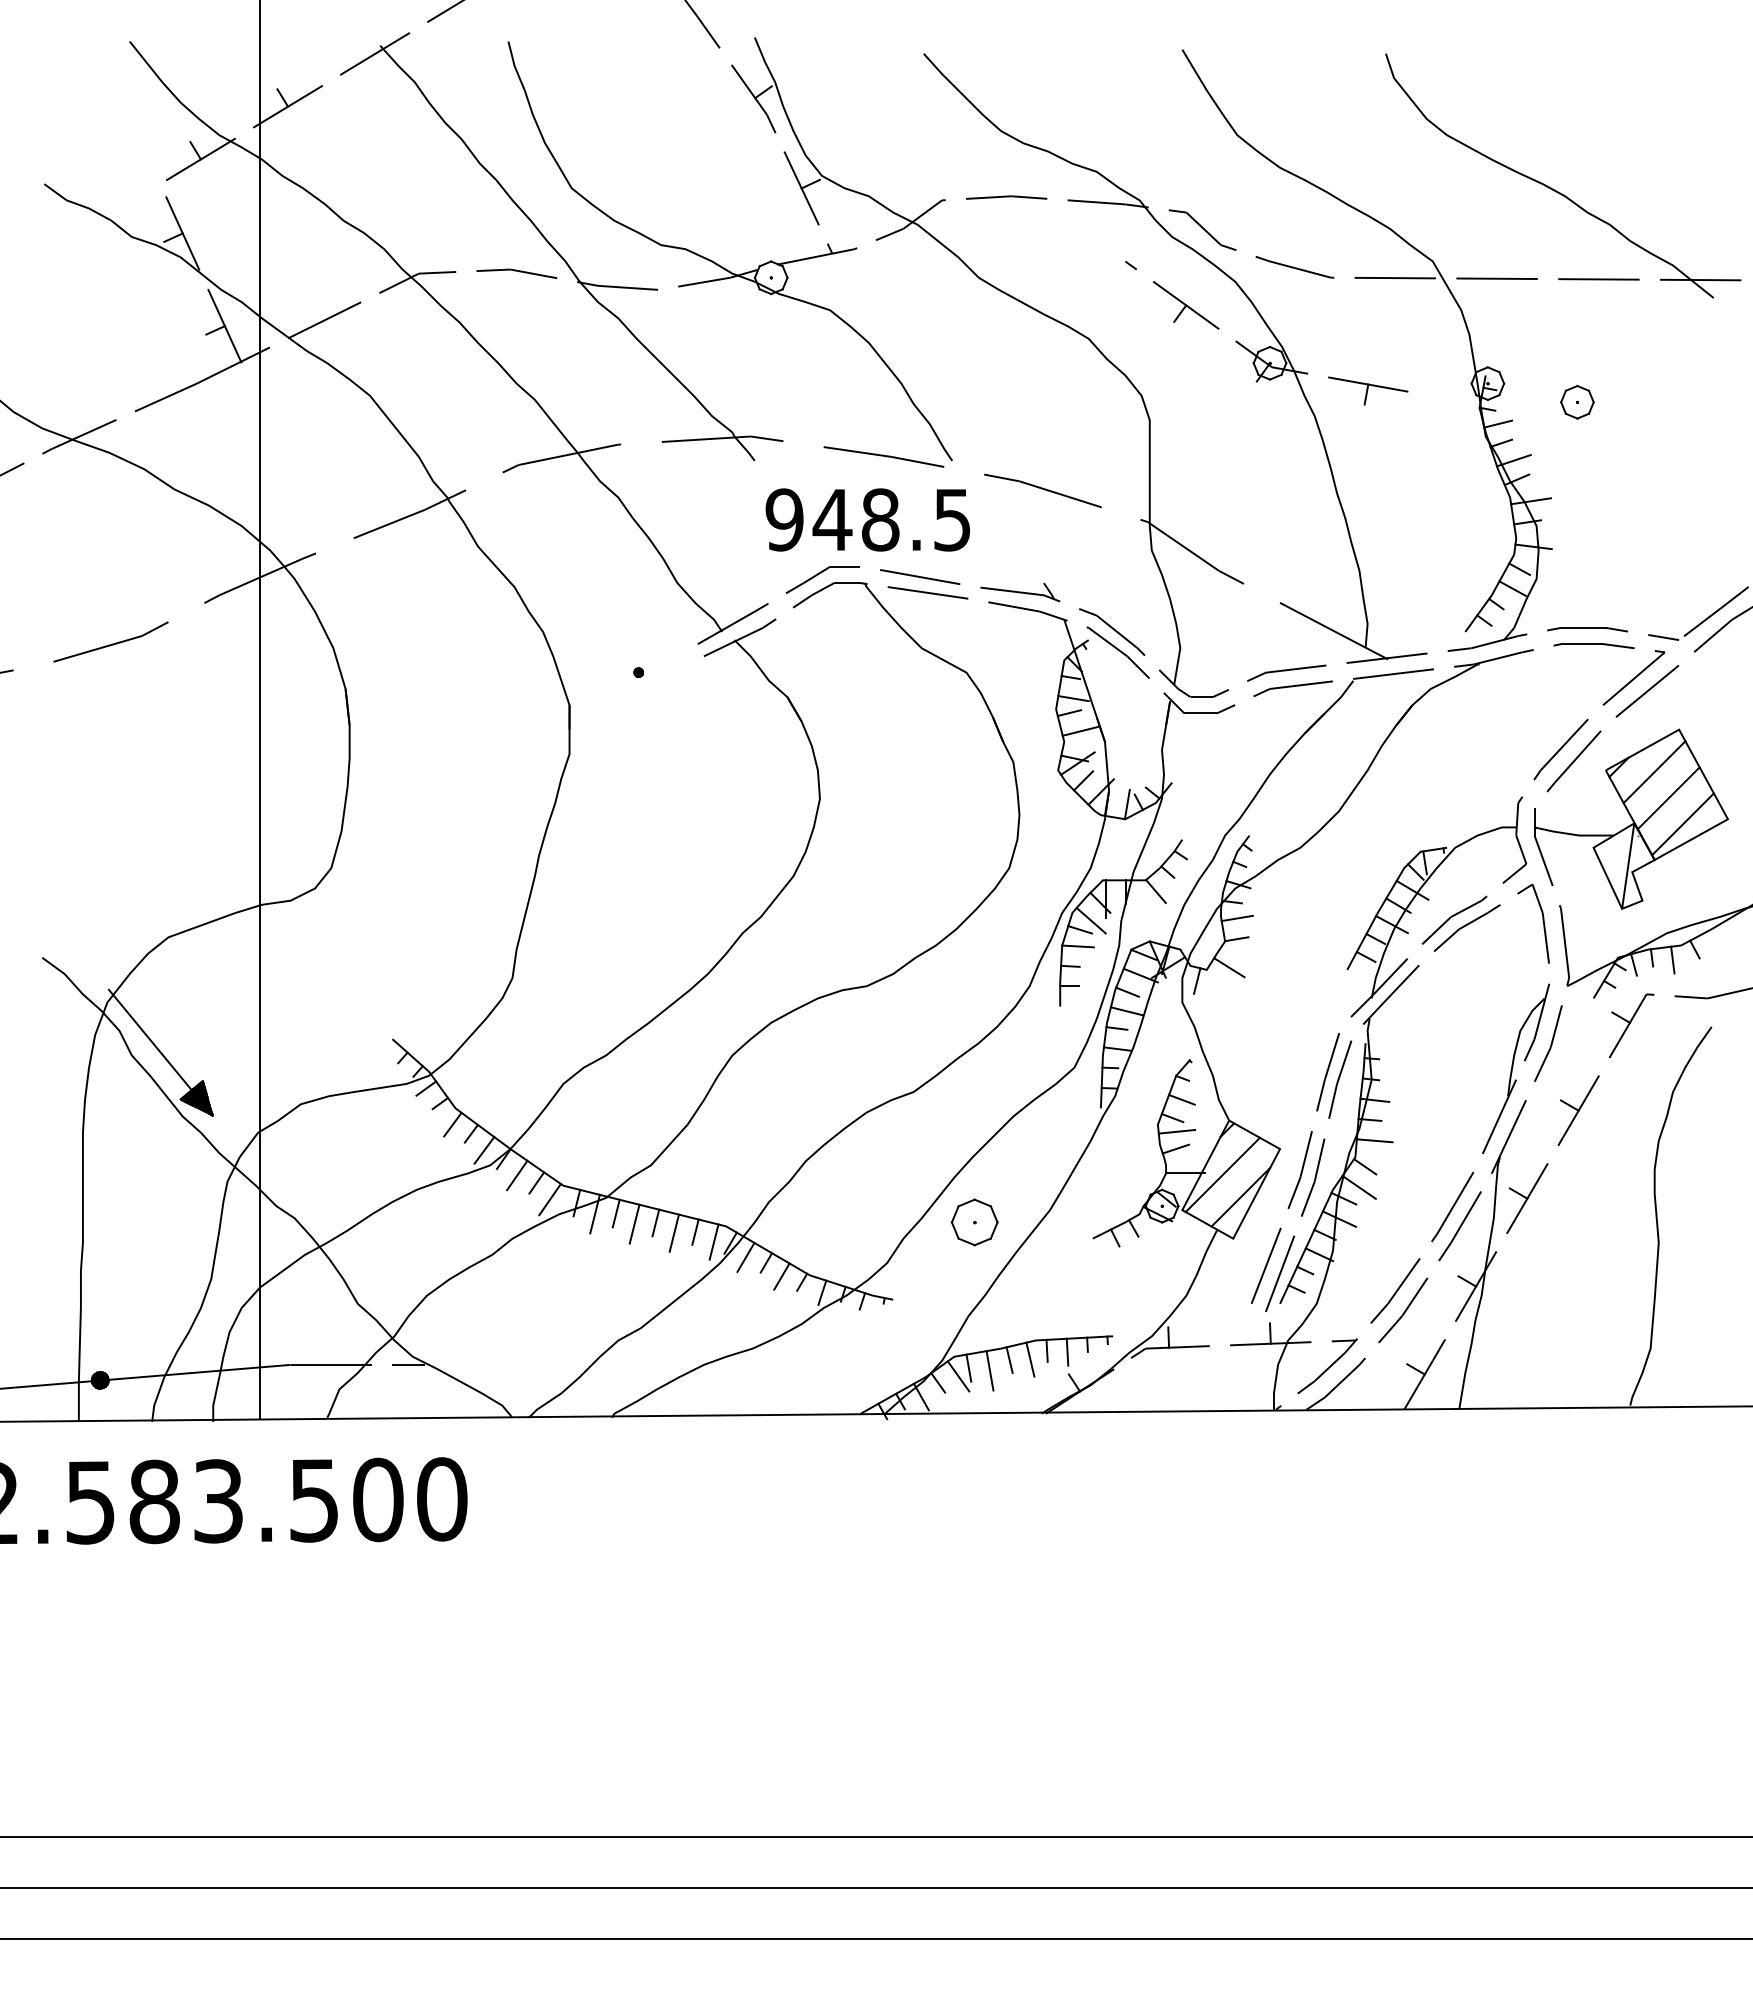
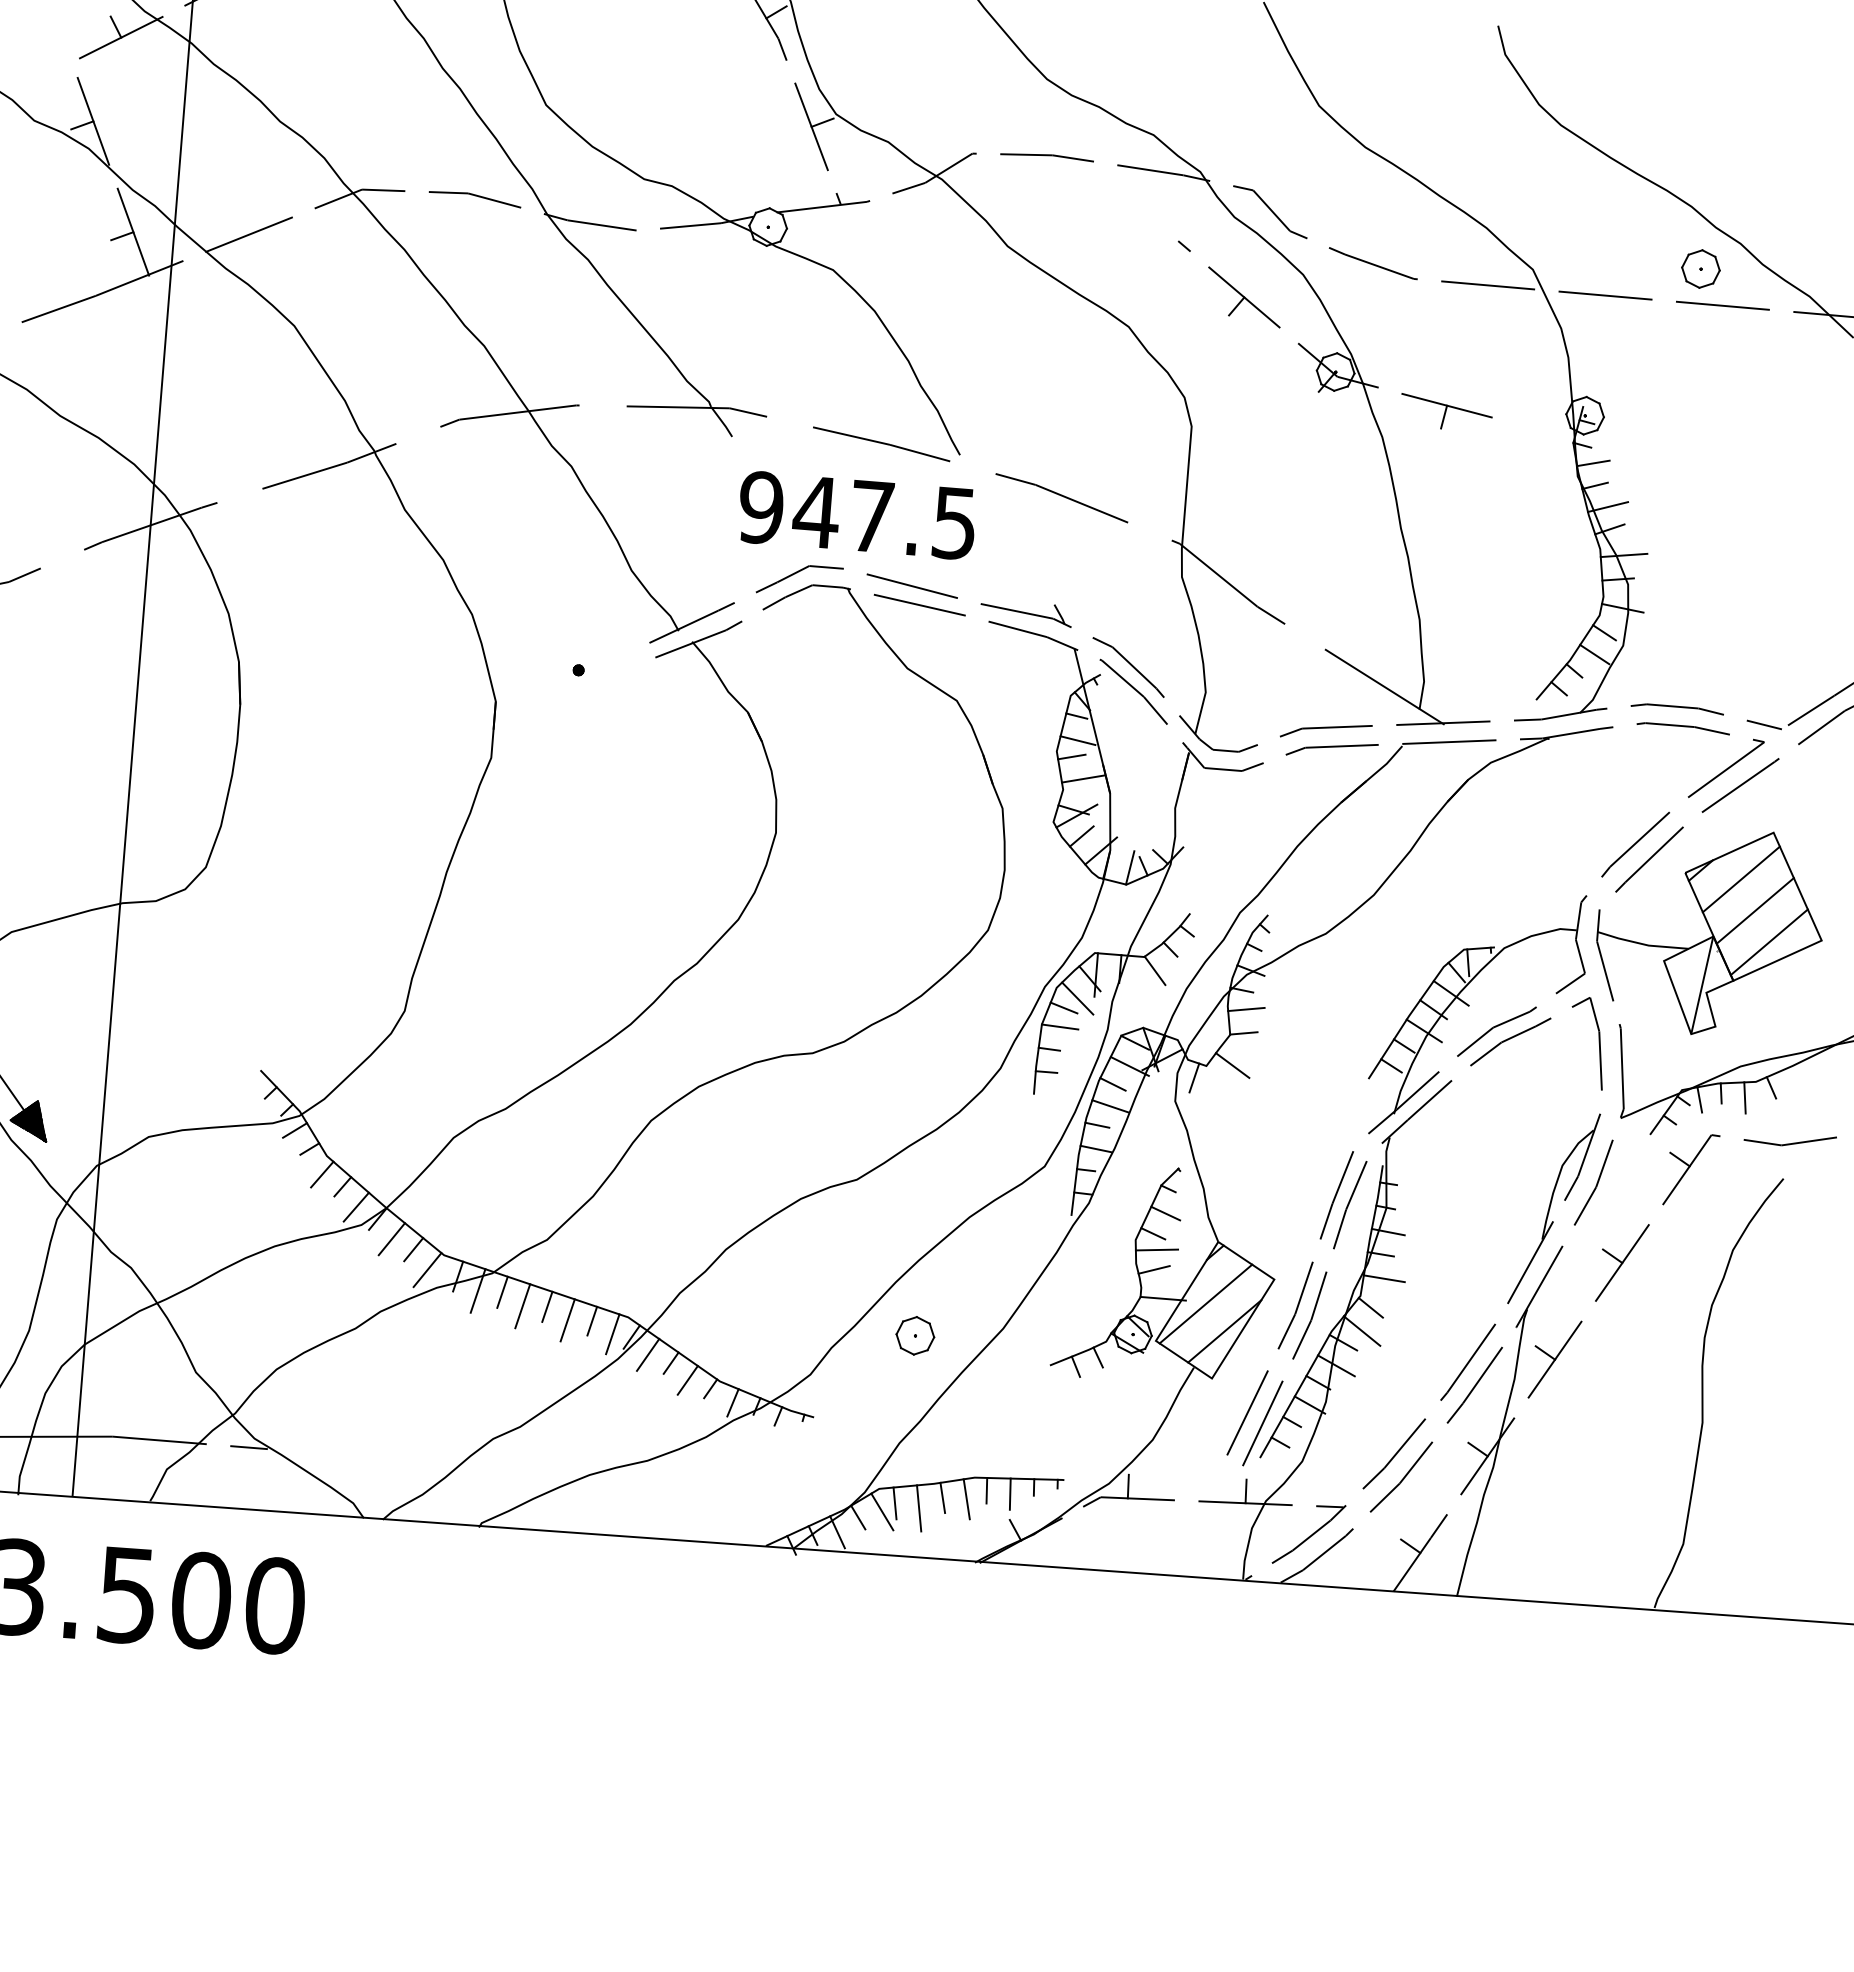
part: (1577, 401) -> (1701, 268), moved
text: (880, 519) -> (871, 516), 948.5 -> 947.5
part: (974, 1222) -> (915, 1335), size x0.71

